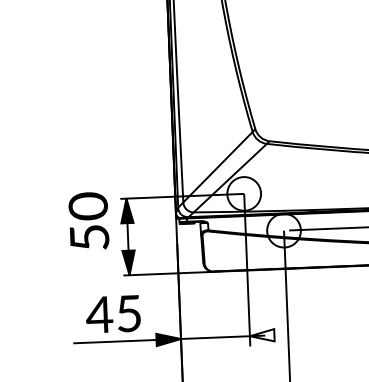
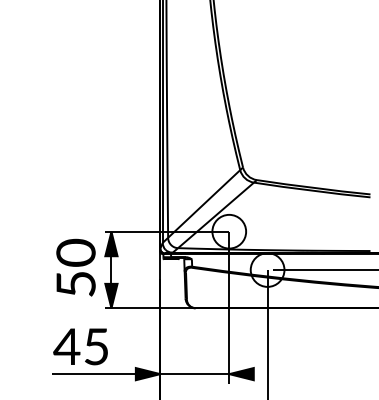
text: (88, 220) -> (75, 267), moved
text: (113, 314) -> (80, 346), moved
fill: (262, 336) -> (241, 374), added

